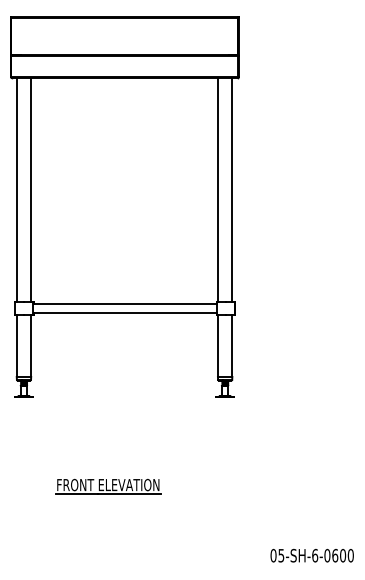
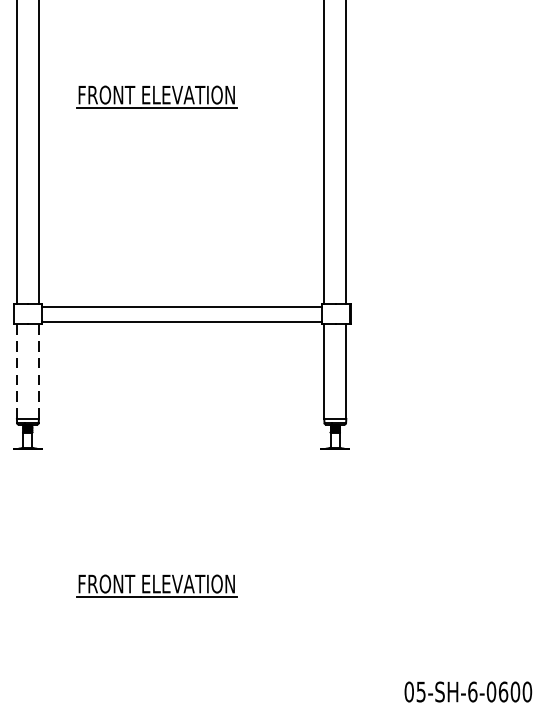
part: (108, 166) -> (157, 97), added
line: (31, 345) -> (39, 370), solid -> dashed
line: (16, 346) -> (16, 372), solid -> dashed

